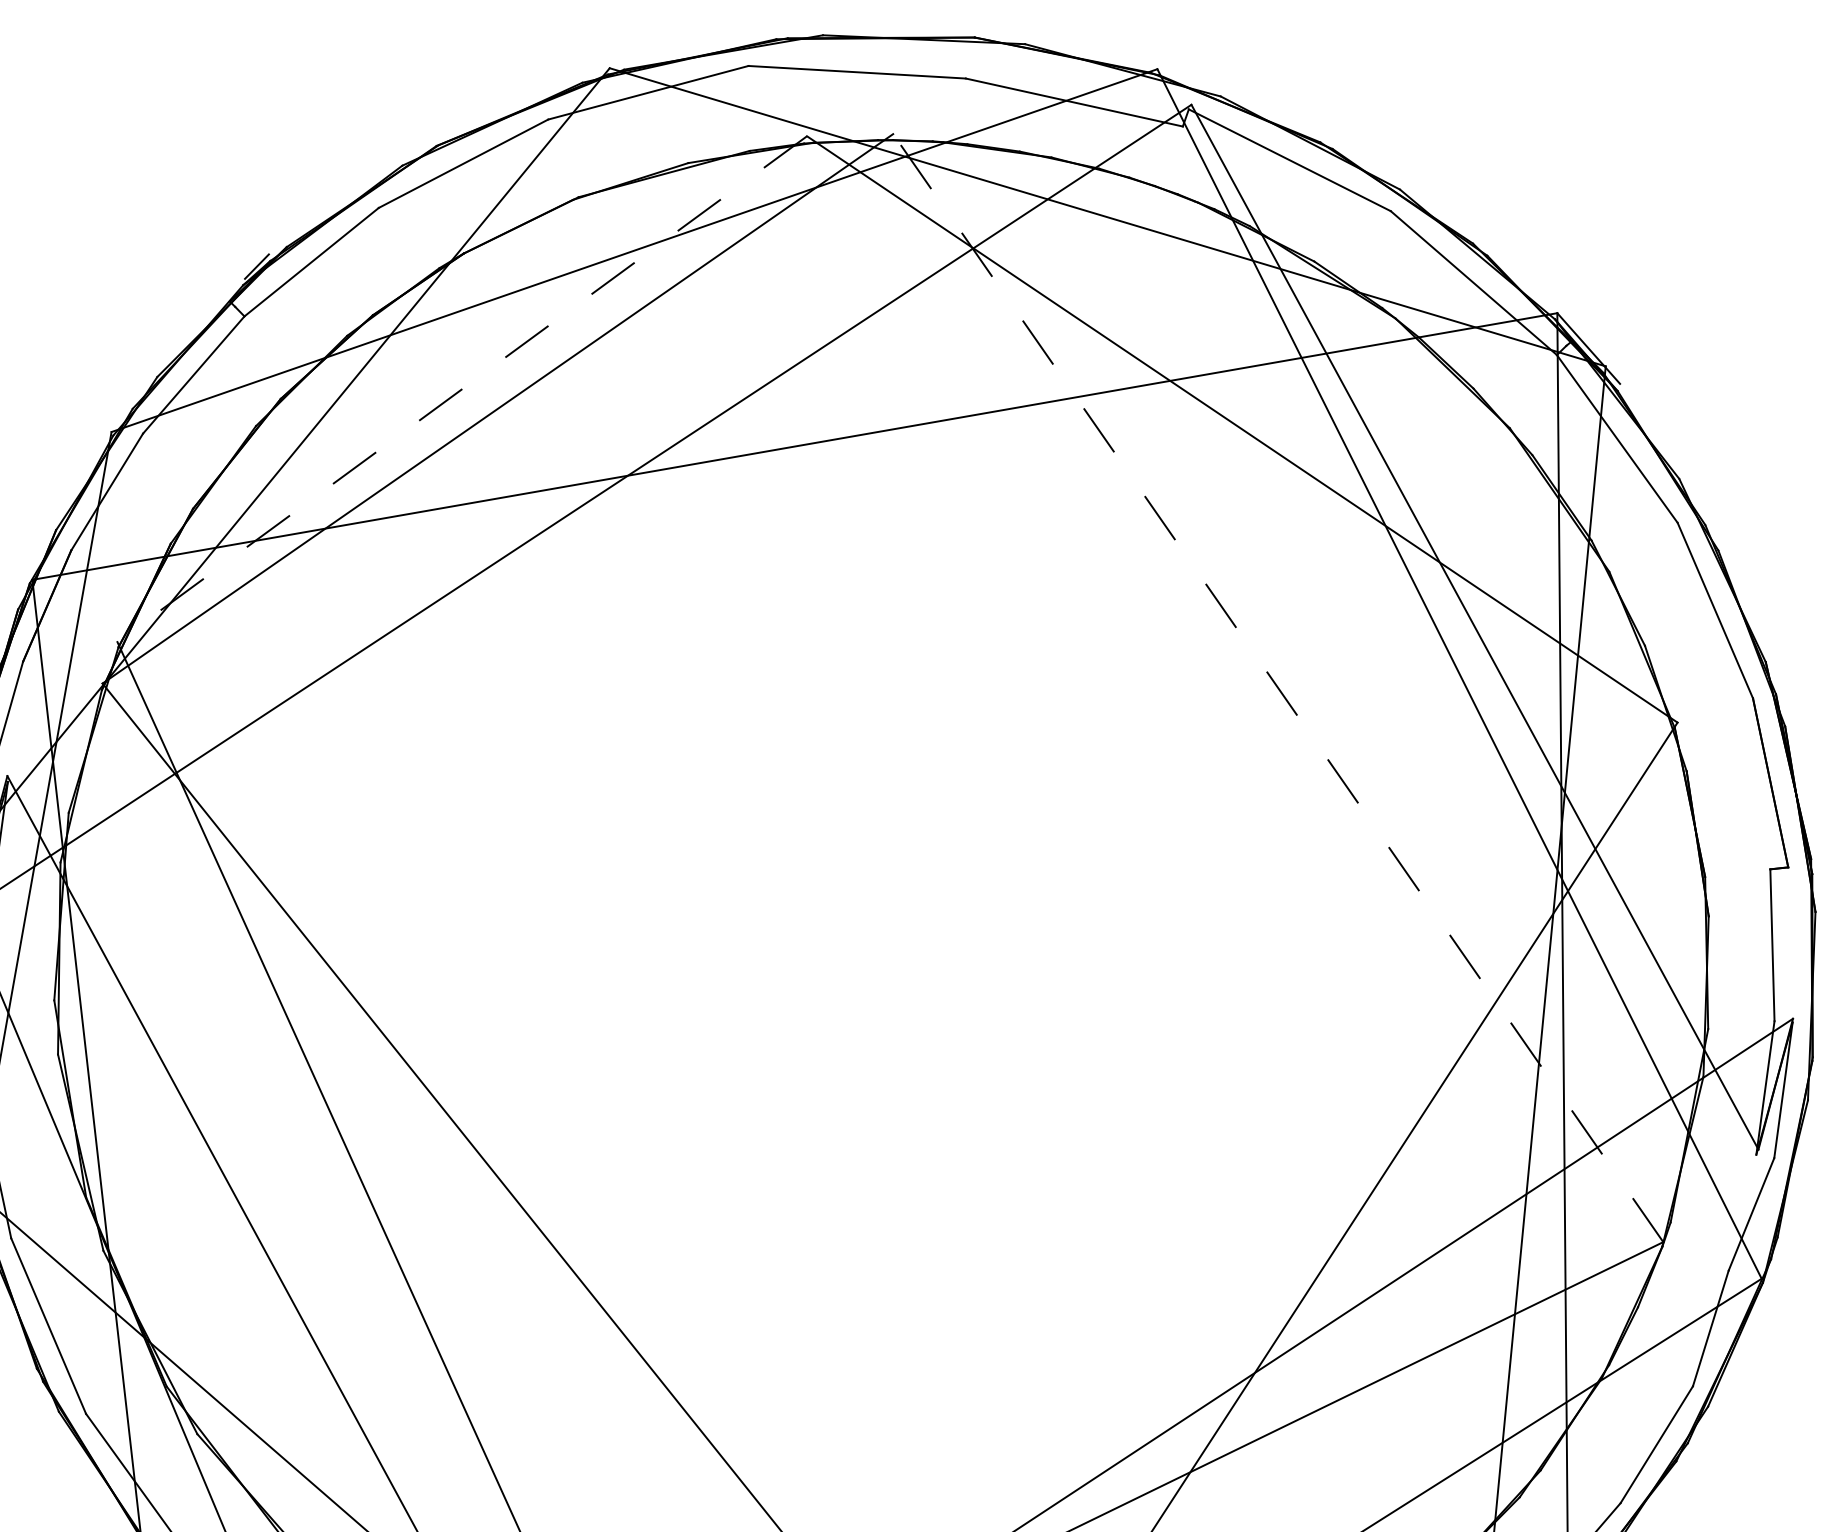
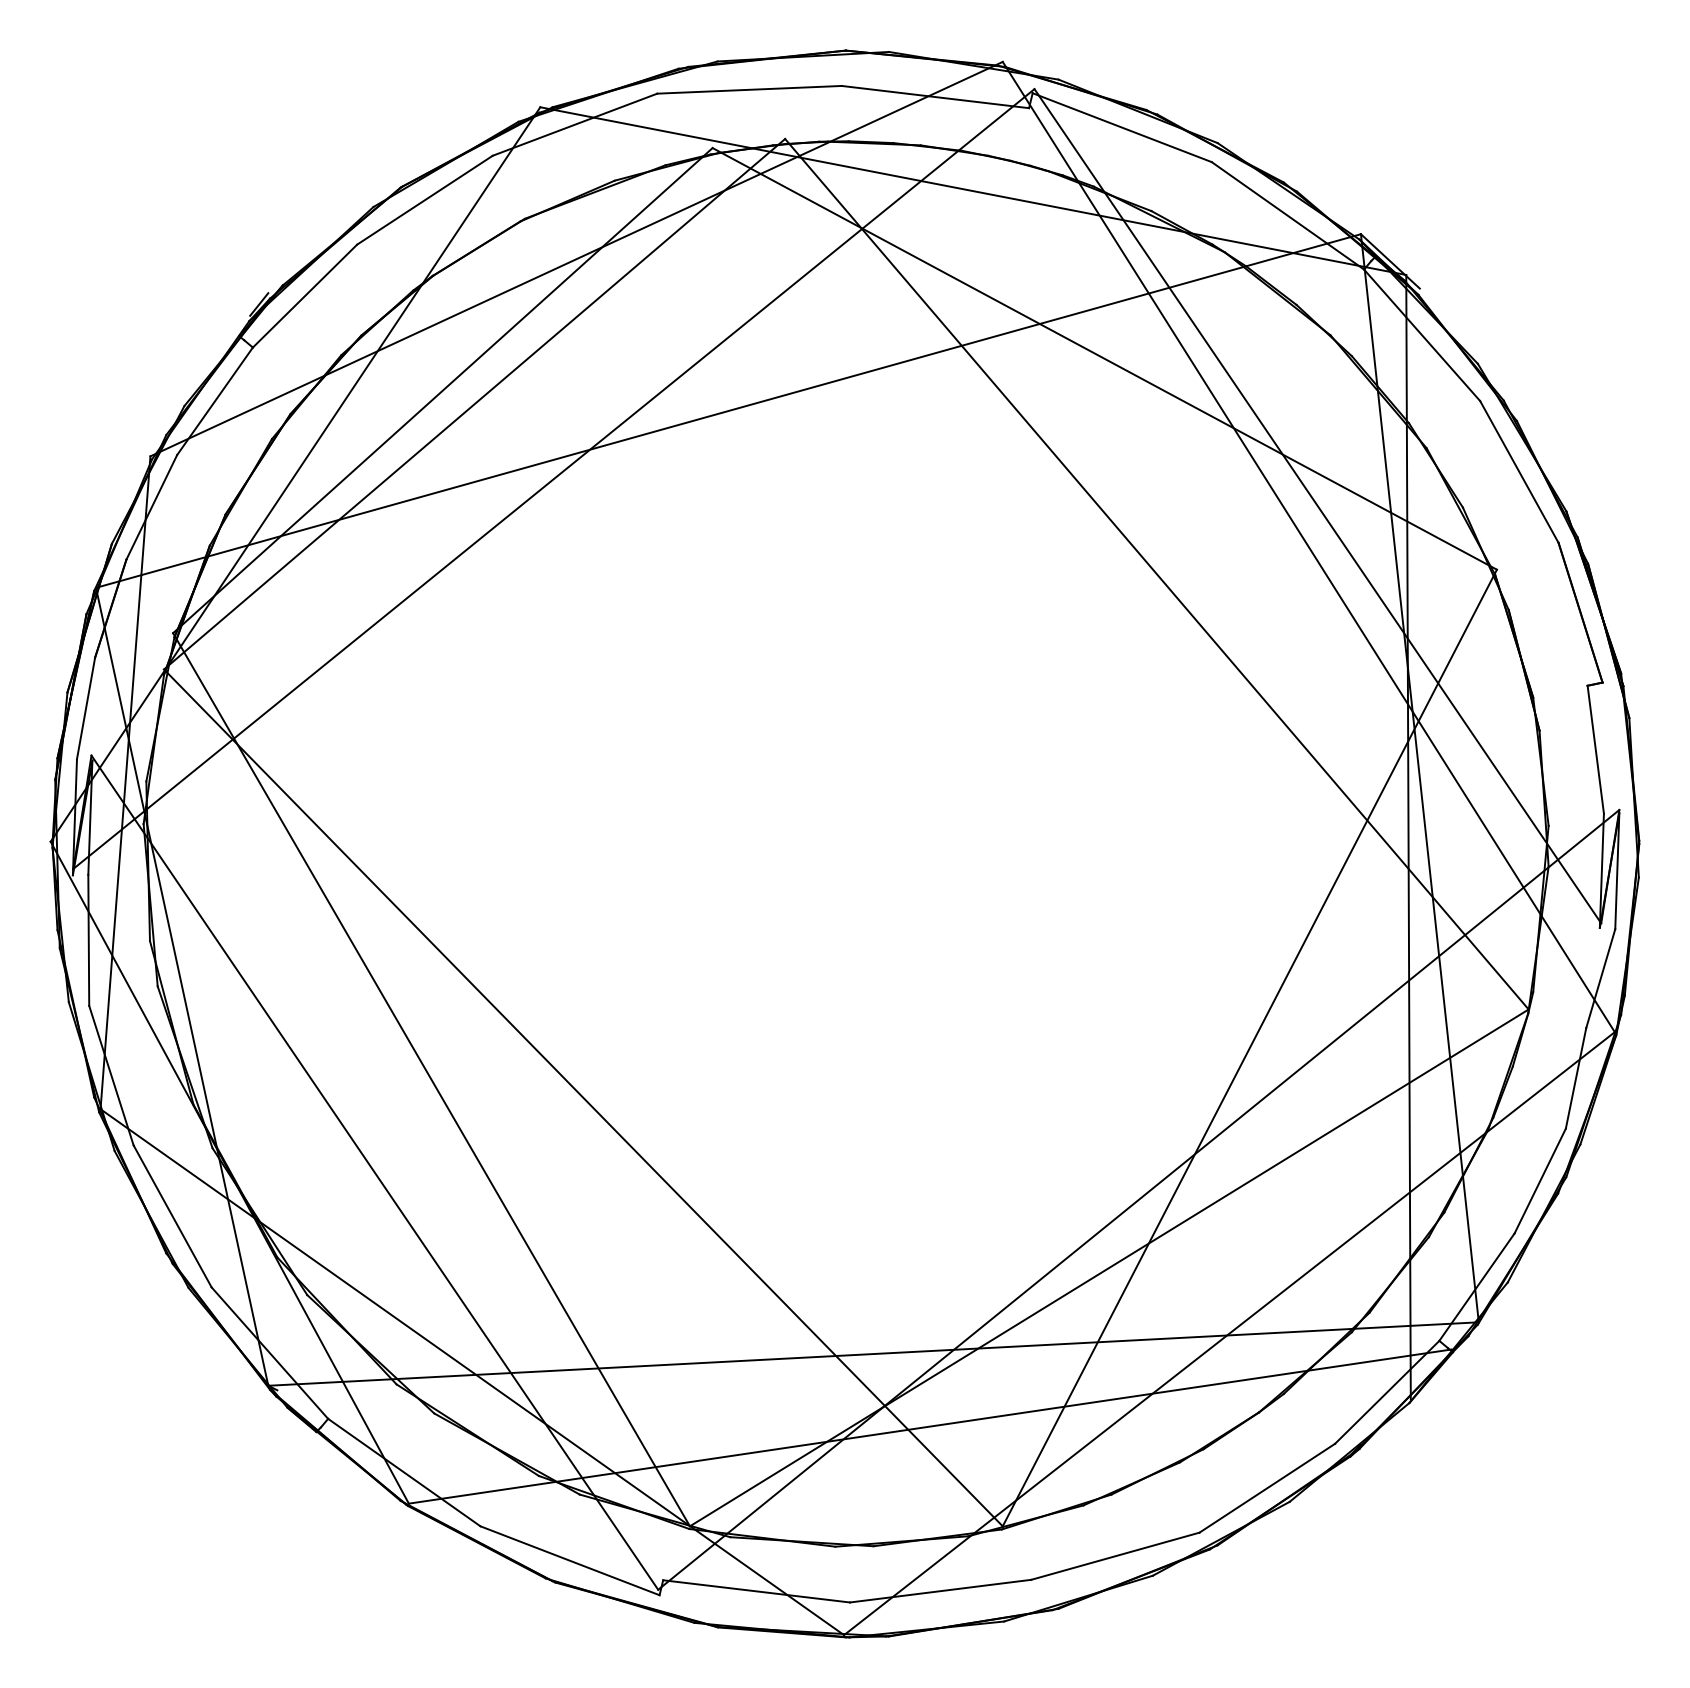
line: (461, 388) -> (442, 390), dashed -> solid
line: (1277, 687) -> (1156, 573), dashed -> solid

